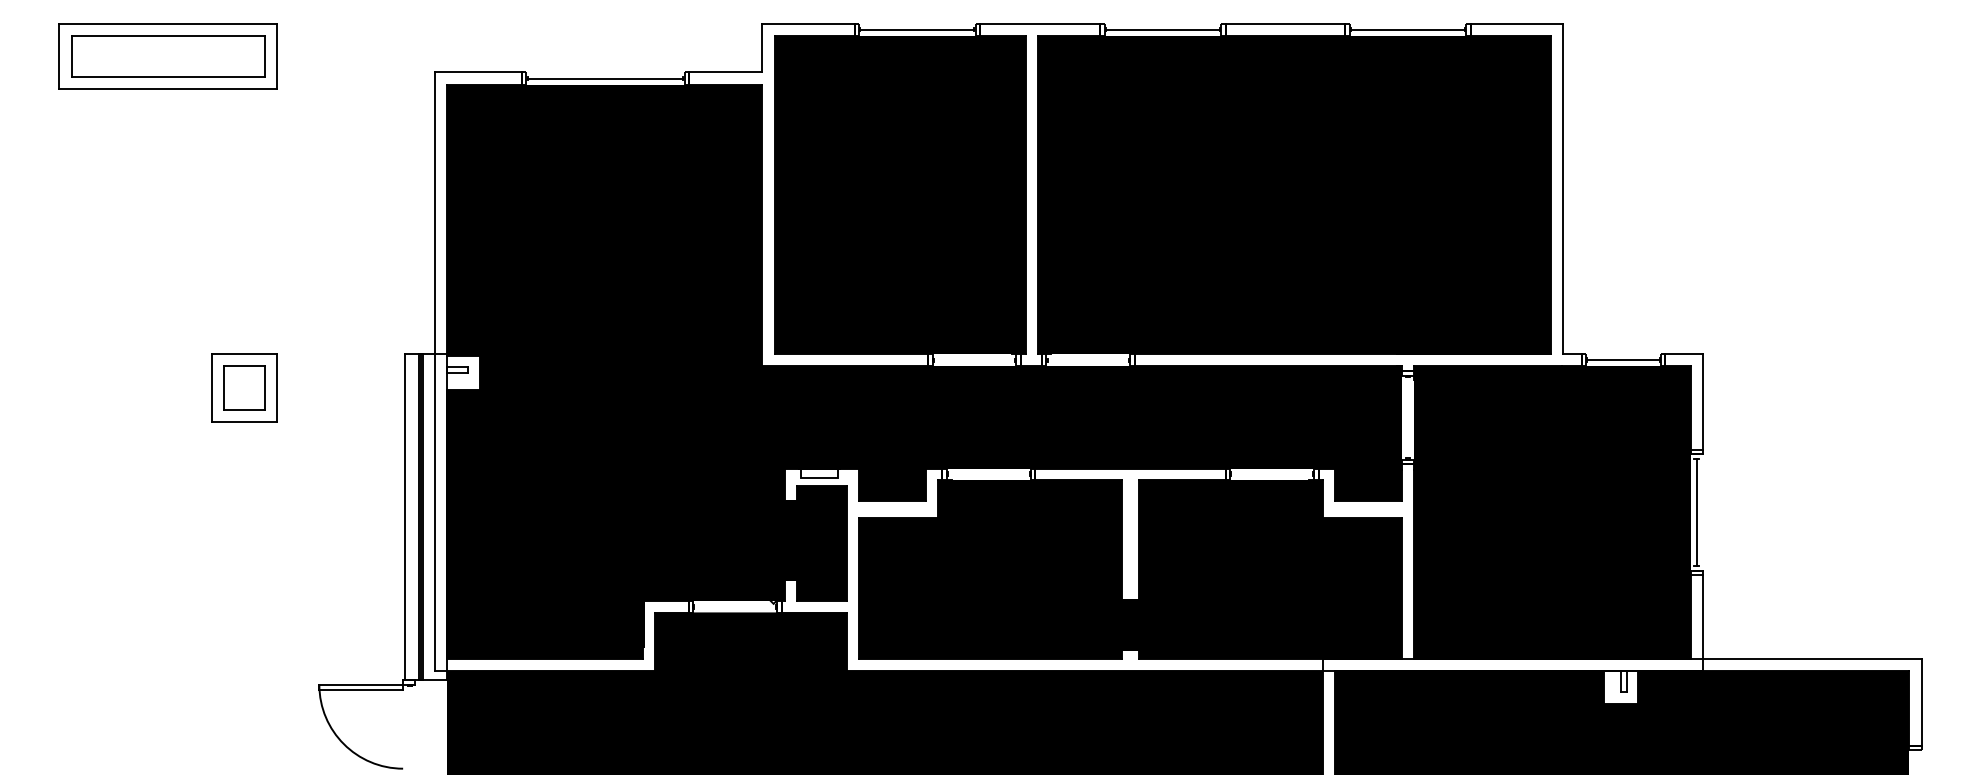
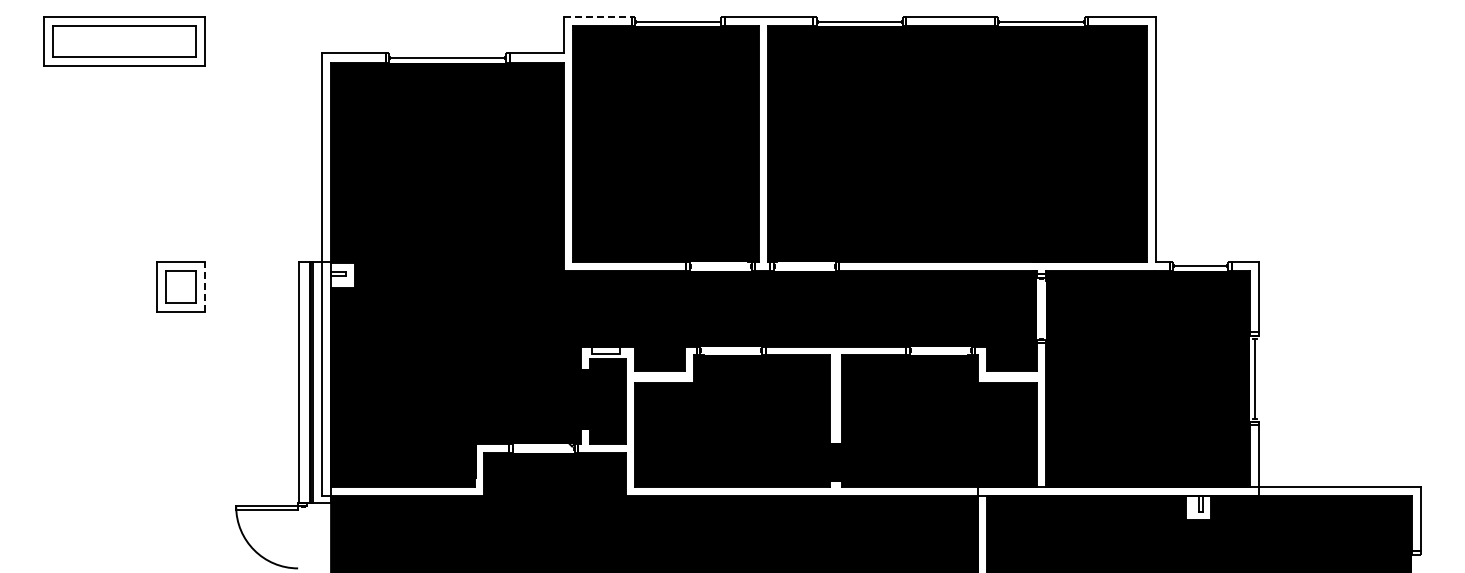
line: (809, 23) -> (598, 17), solid -> dashed
line: (276, 387) -> (204, 286), solid -> dashed

